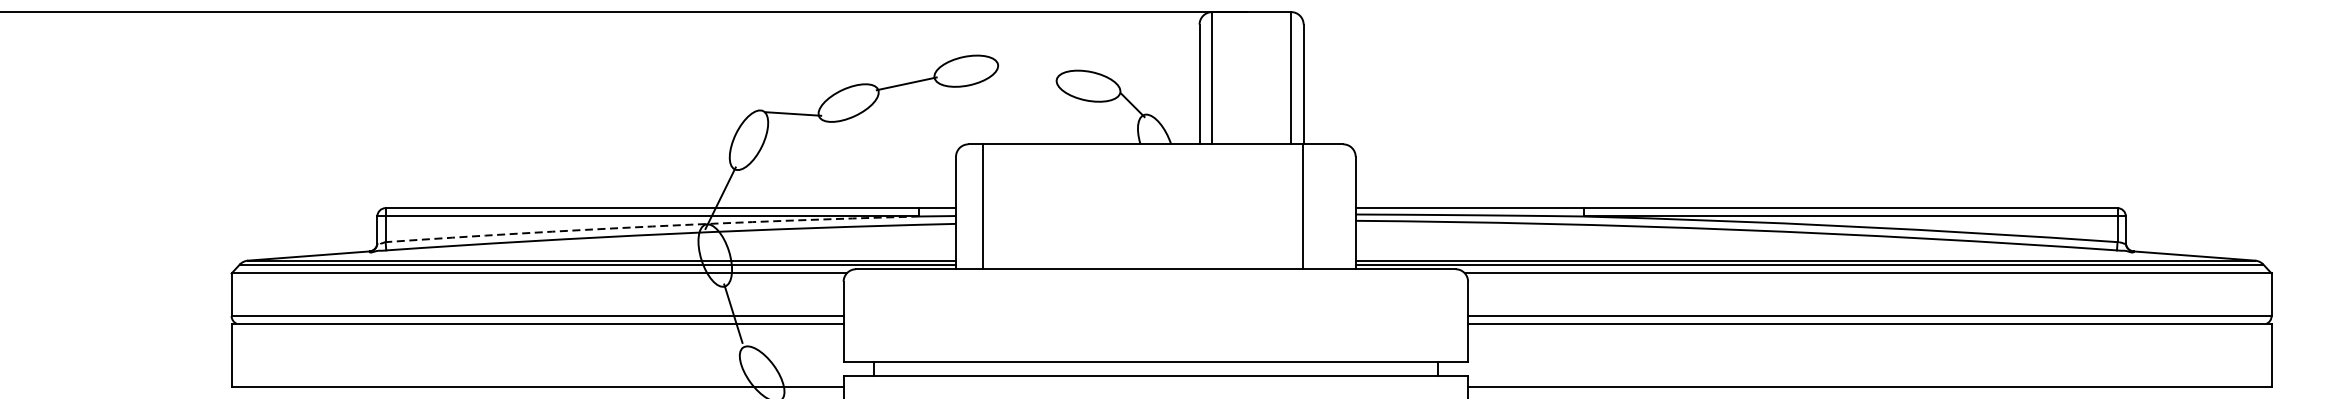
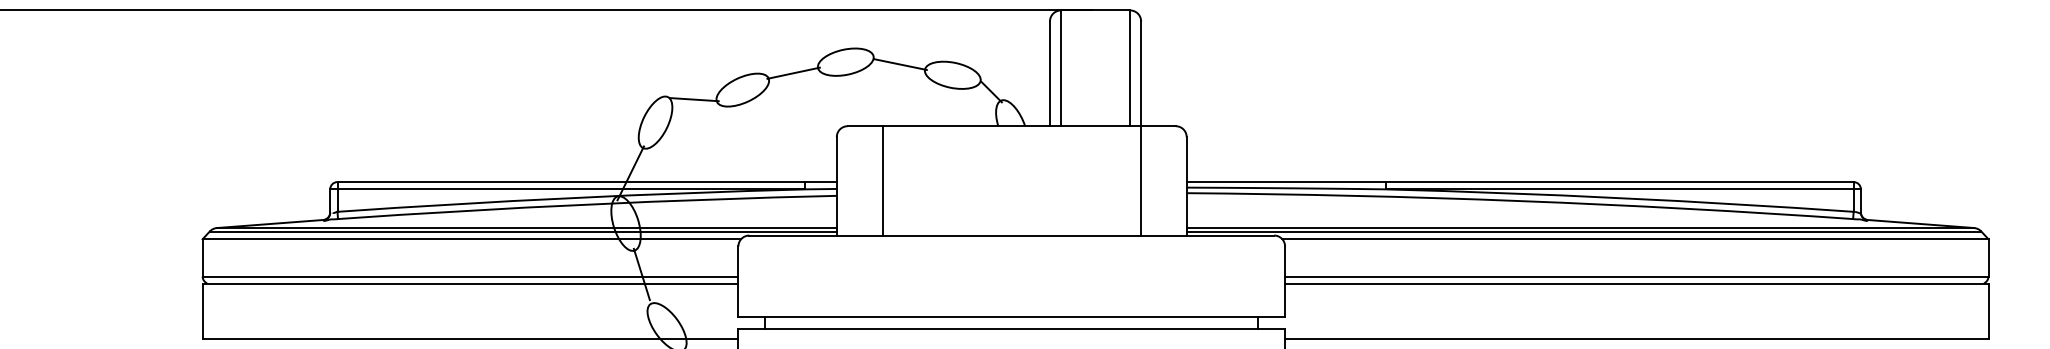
line: (1028, 73) -> (900, 64), added
line: (983, 206) -> (882, 180), moved
arc: (651, 226) -> (570, 198), dashed -> solid

